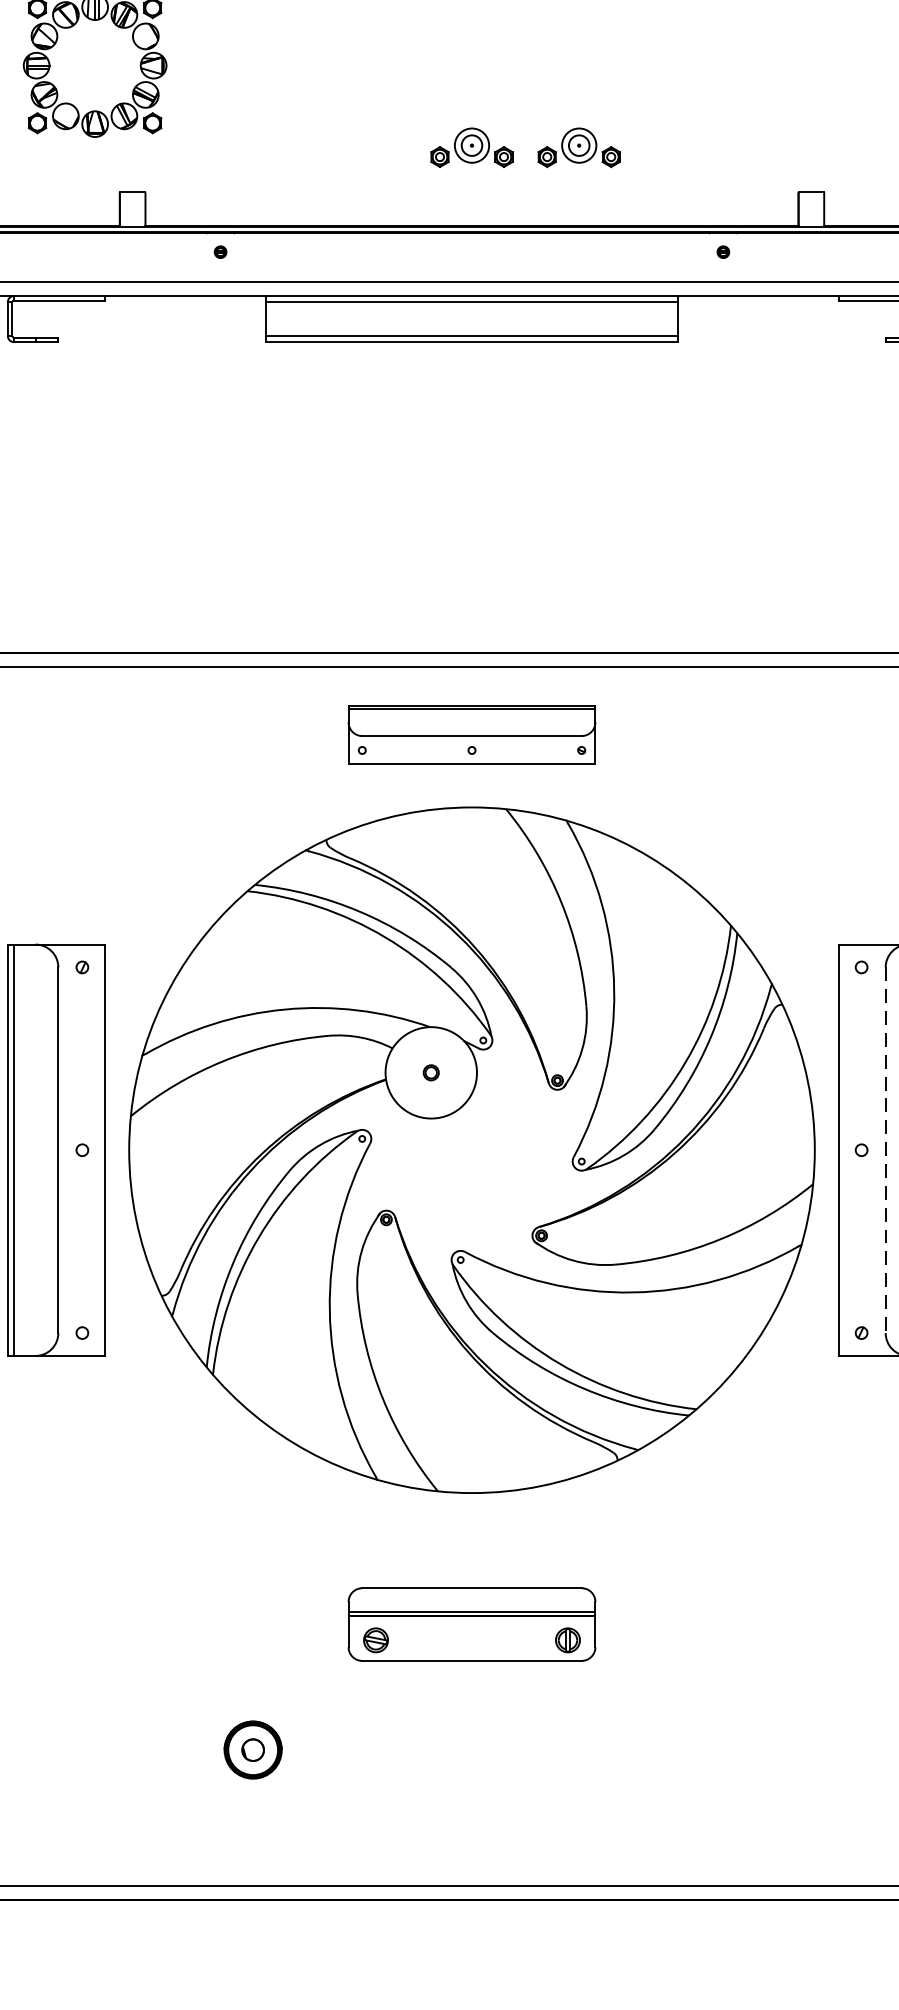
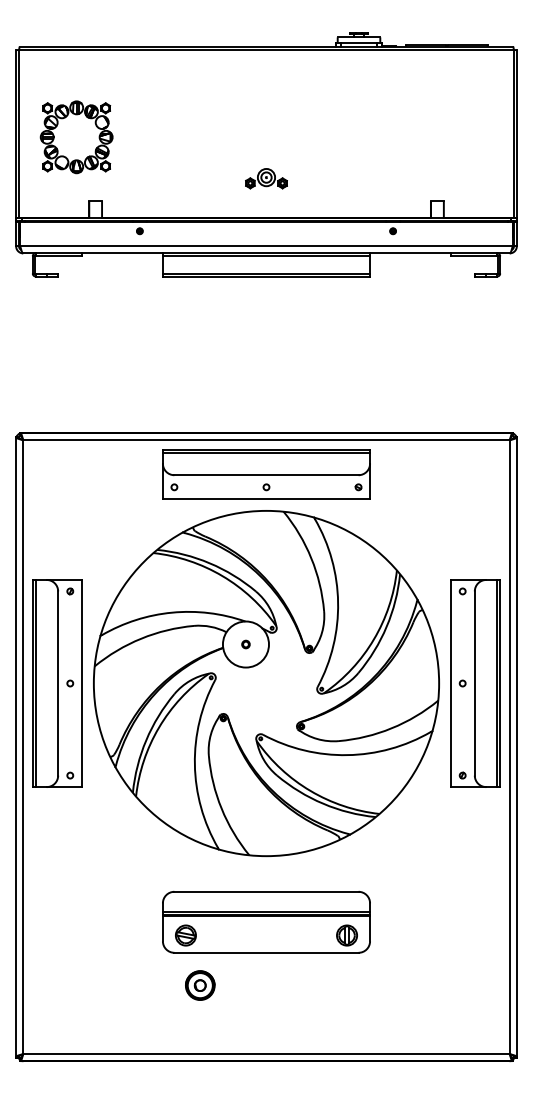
part: (579, 147) -> (320, 178), removed
part: (472, 735) -> (266, 474), size x1.67
line: (885, 1152) -> (474, 684), dashed -> solid
part: (472, 1624) -> (266, 922), size x1.67
part: (253, 1749) -> (200, 985), moved

